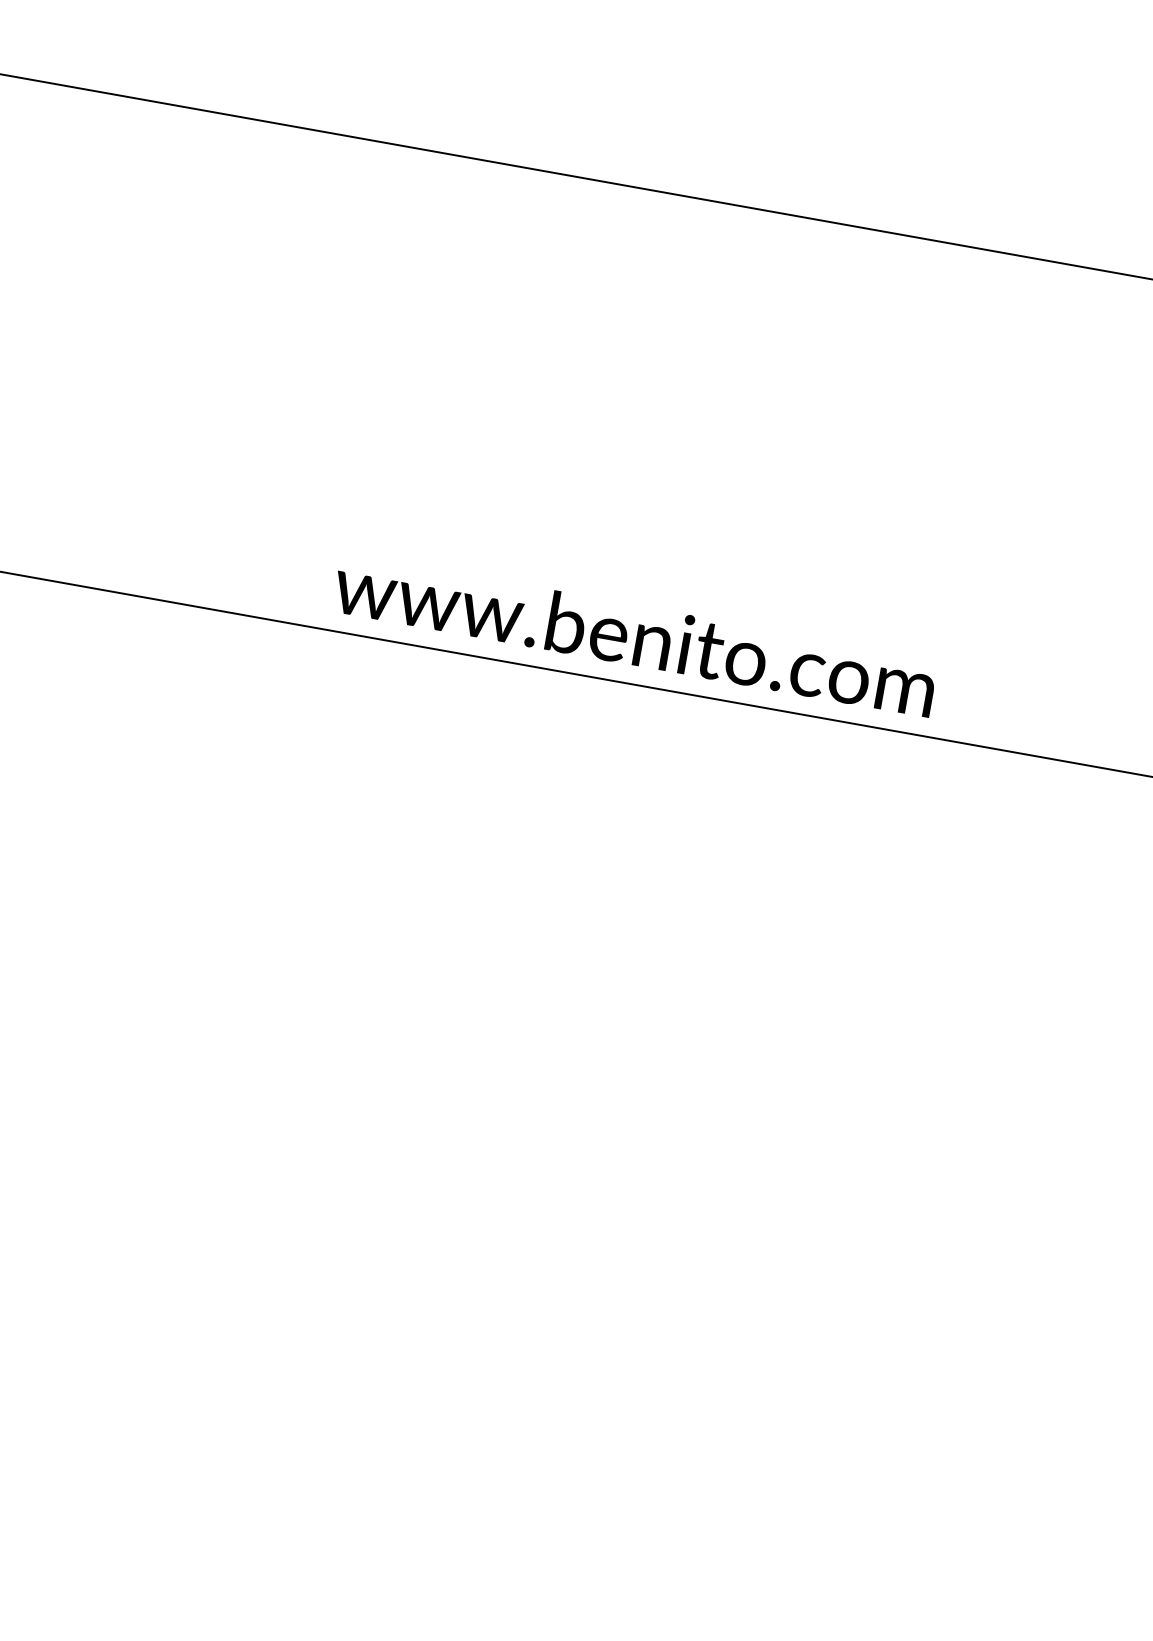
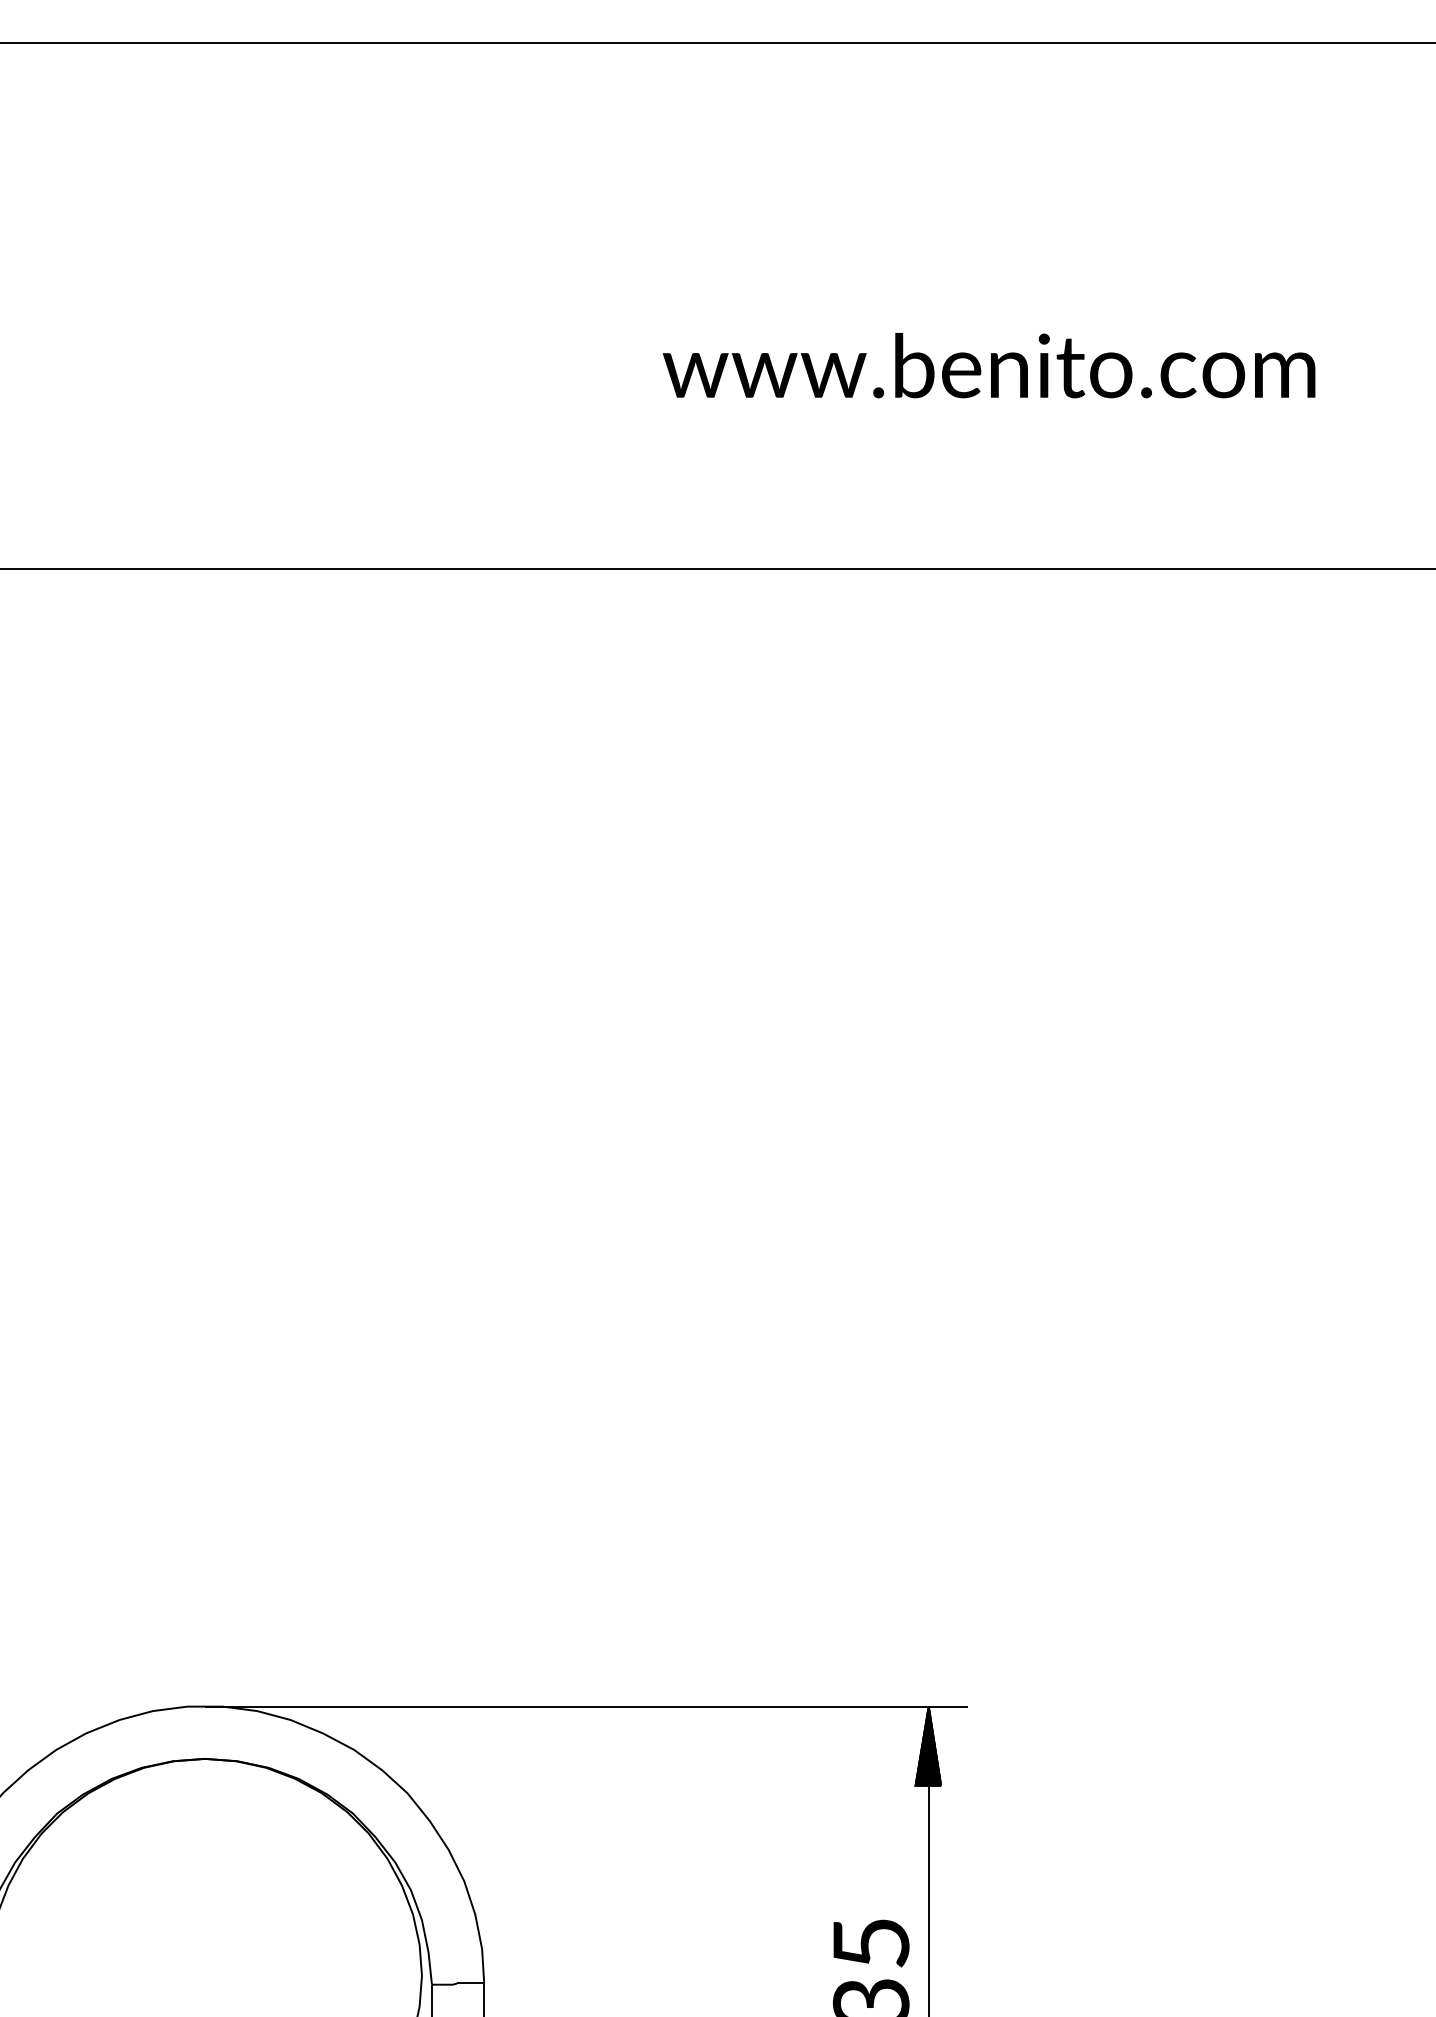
text: (634, 635) -> (988, 365), moved

